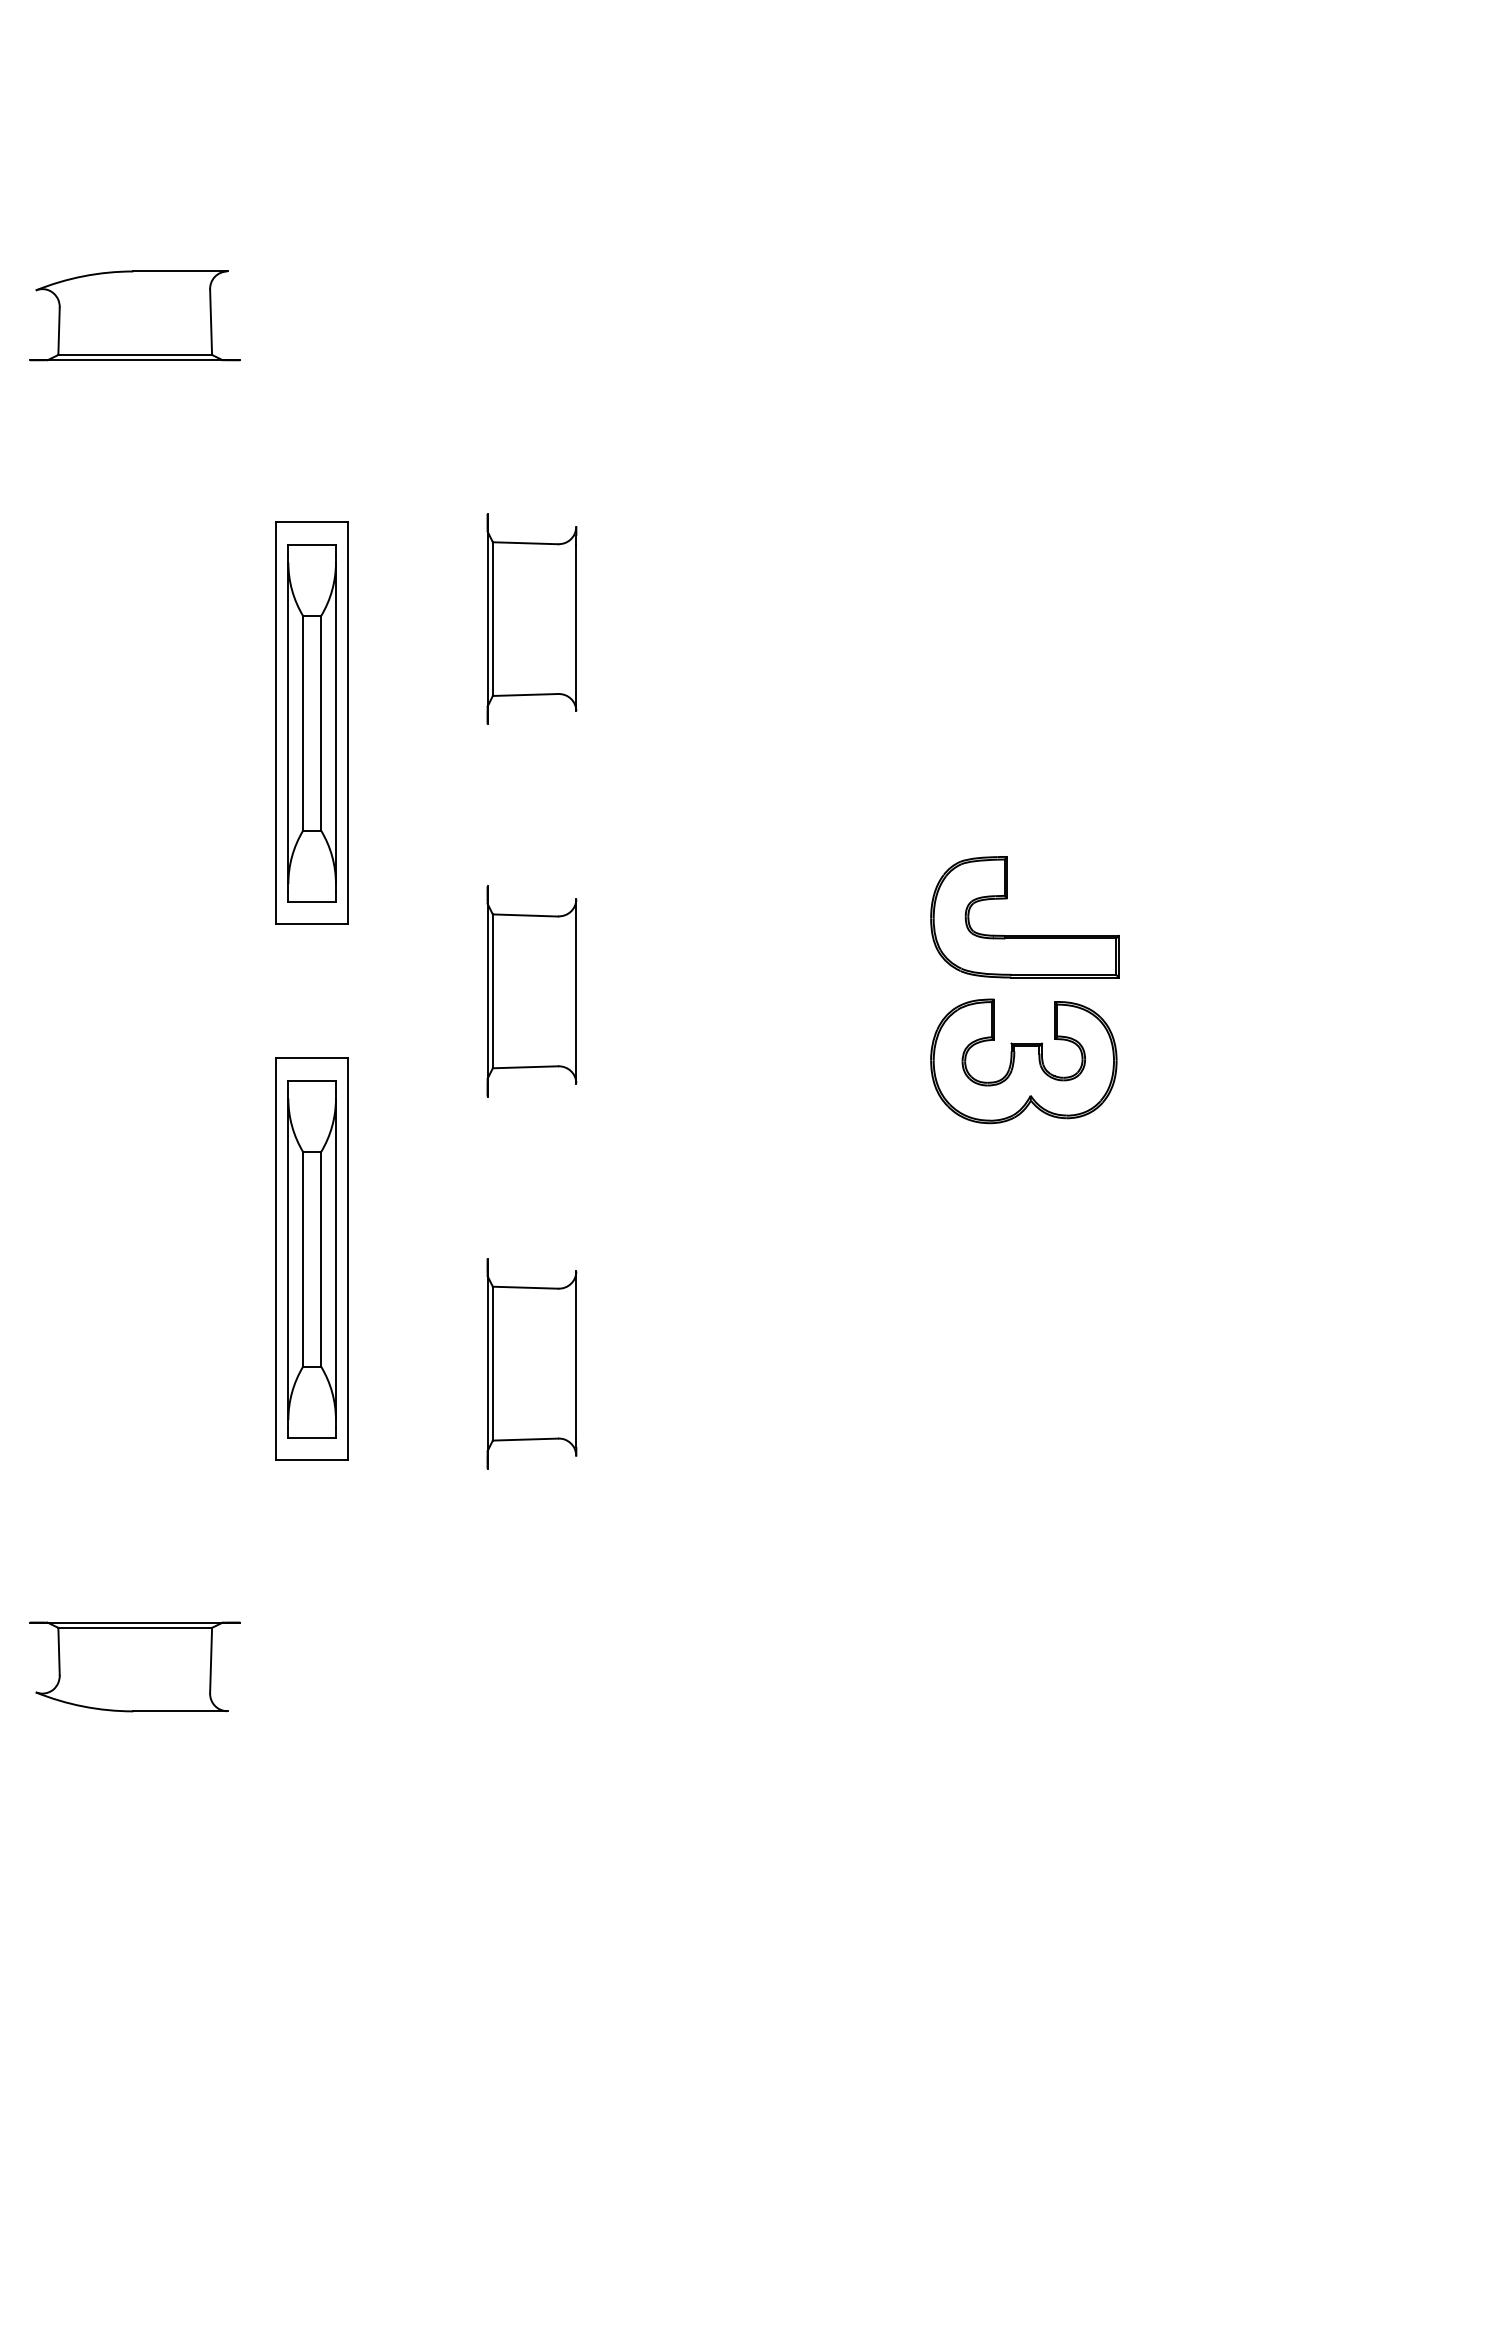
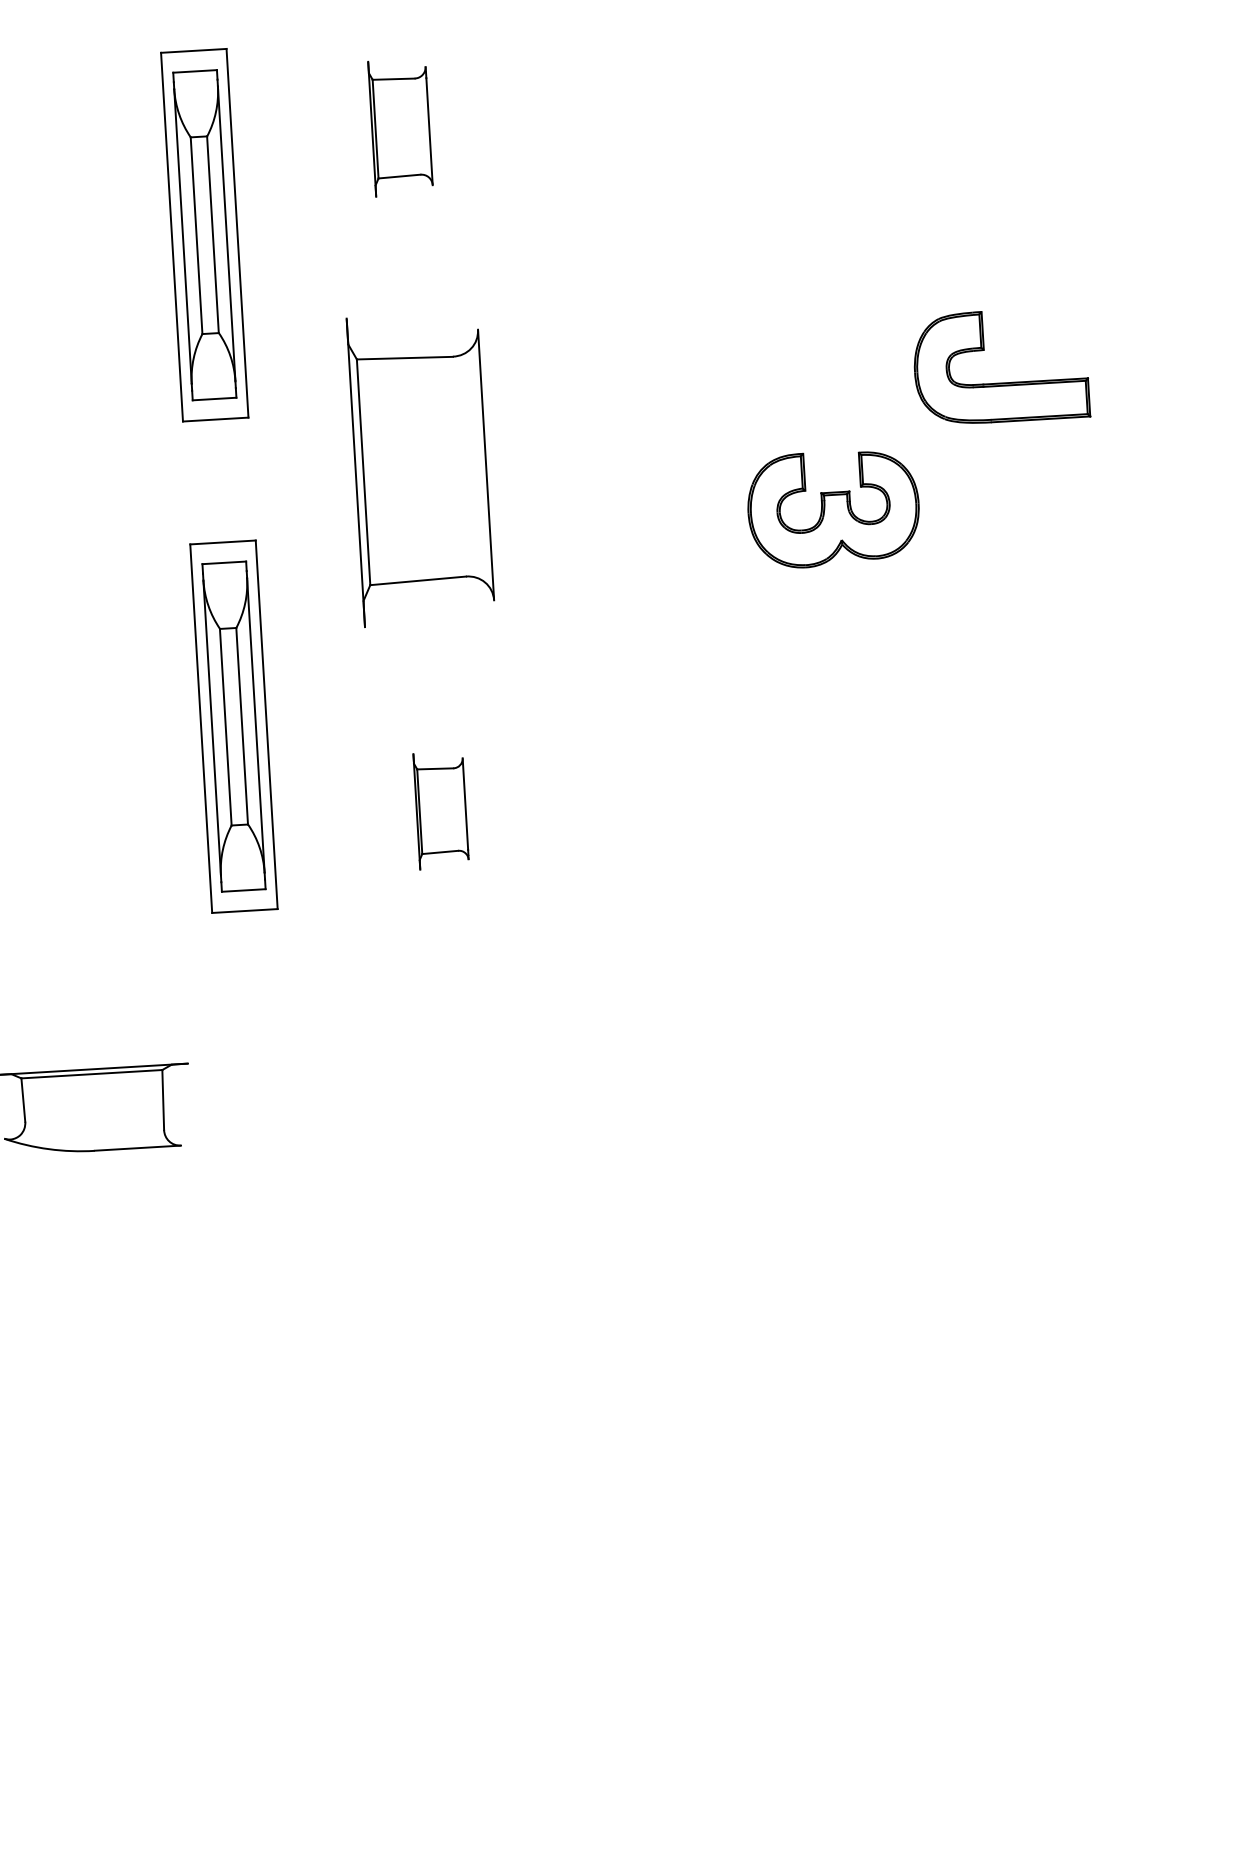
part: (531, 618) -> (400, 127), size x0.7
part: (1024, 935) -> (1001, 383), moved
part: (531, 991) -> (420, 469), size x1.6
part: (1023, 1061) -> (833, 509), moved
part: (531, 1363) -> (440, 810), size x0.6

